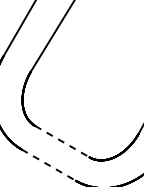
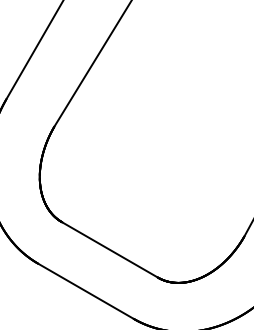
line: (62, 141) -> (110, 249), dashed -> solid
line: (49, 165) -> (87, 291), dashed -> solid

